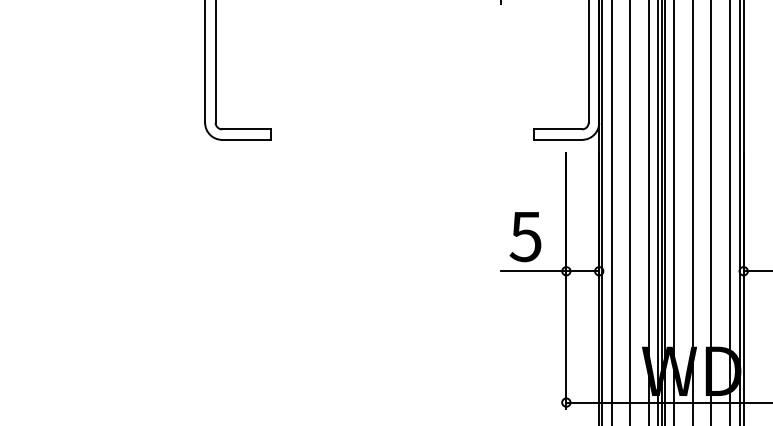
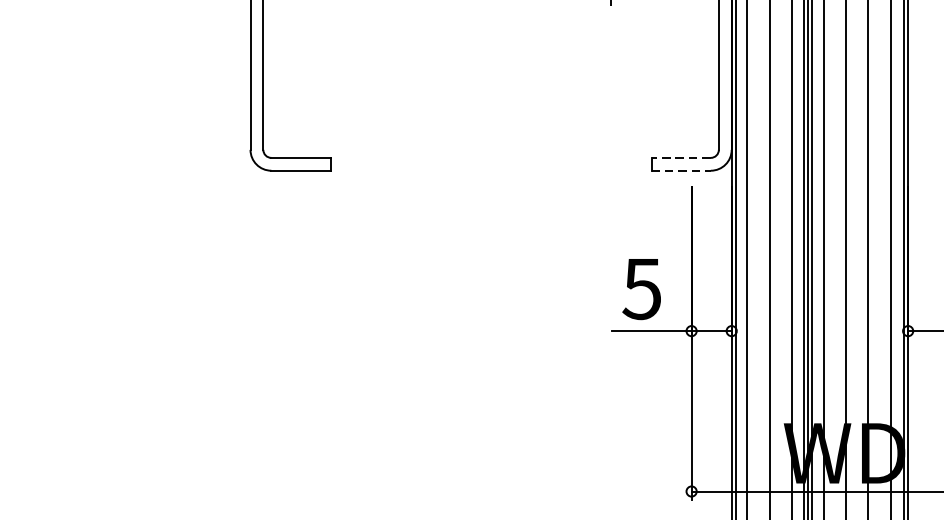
line: (557, 129) -> (680, 158), solid -> dashed
line: (558, 139) -> (682, 170), solid -> dashed

